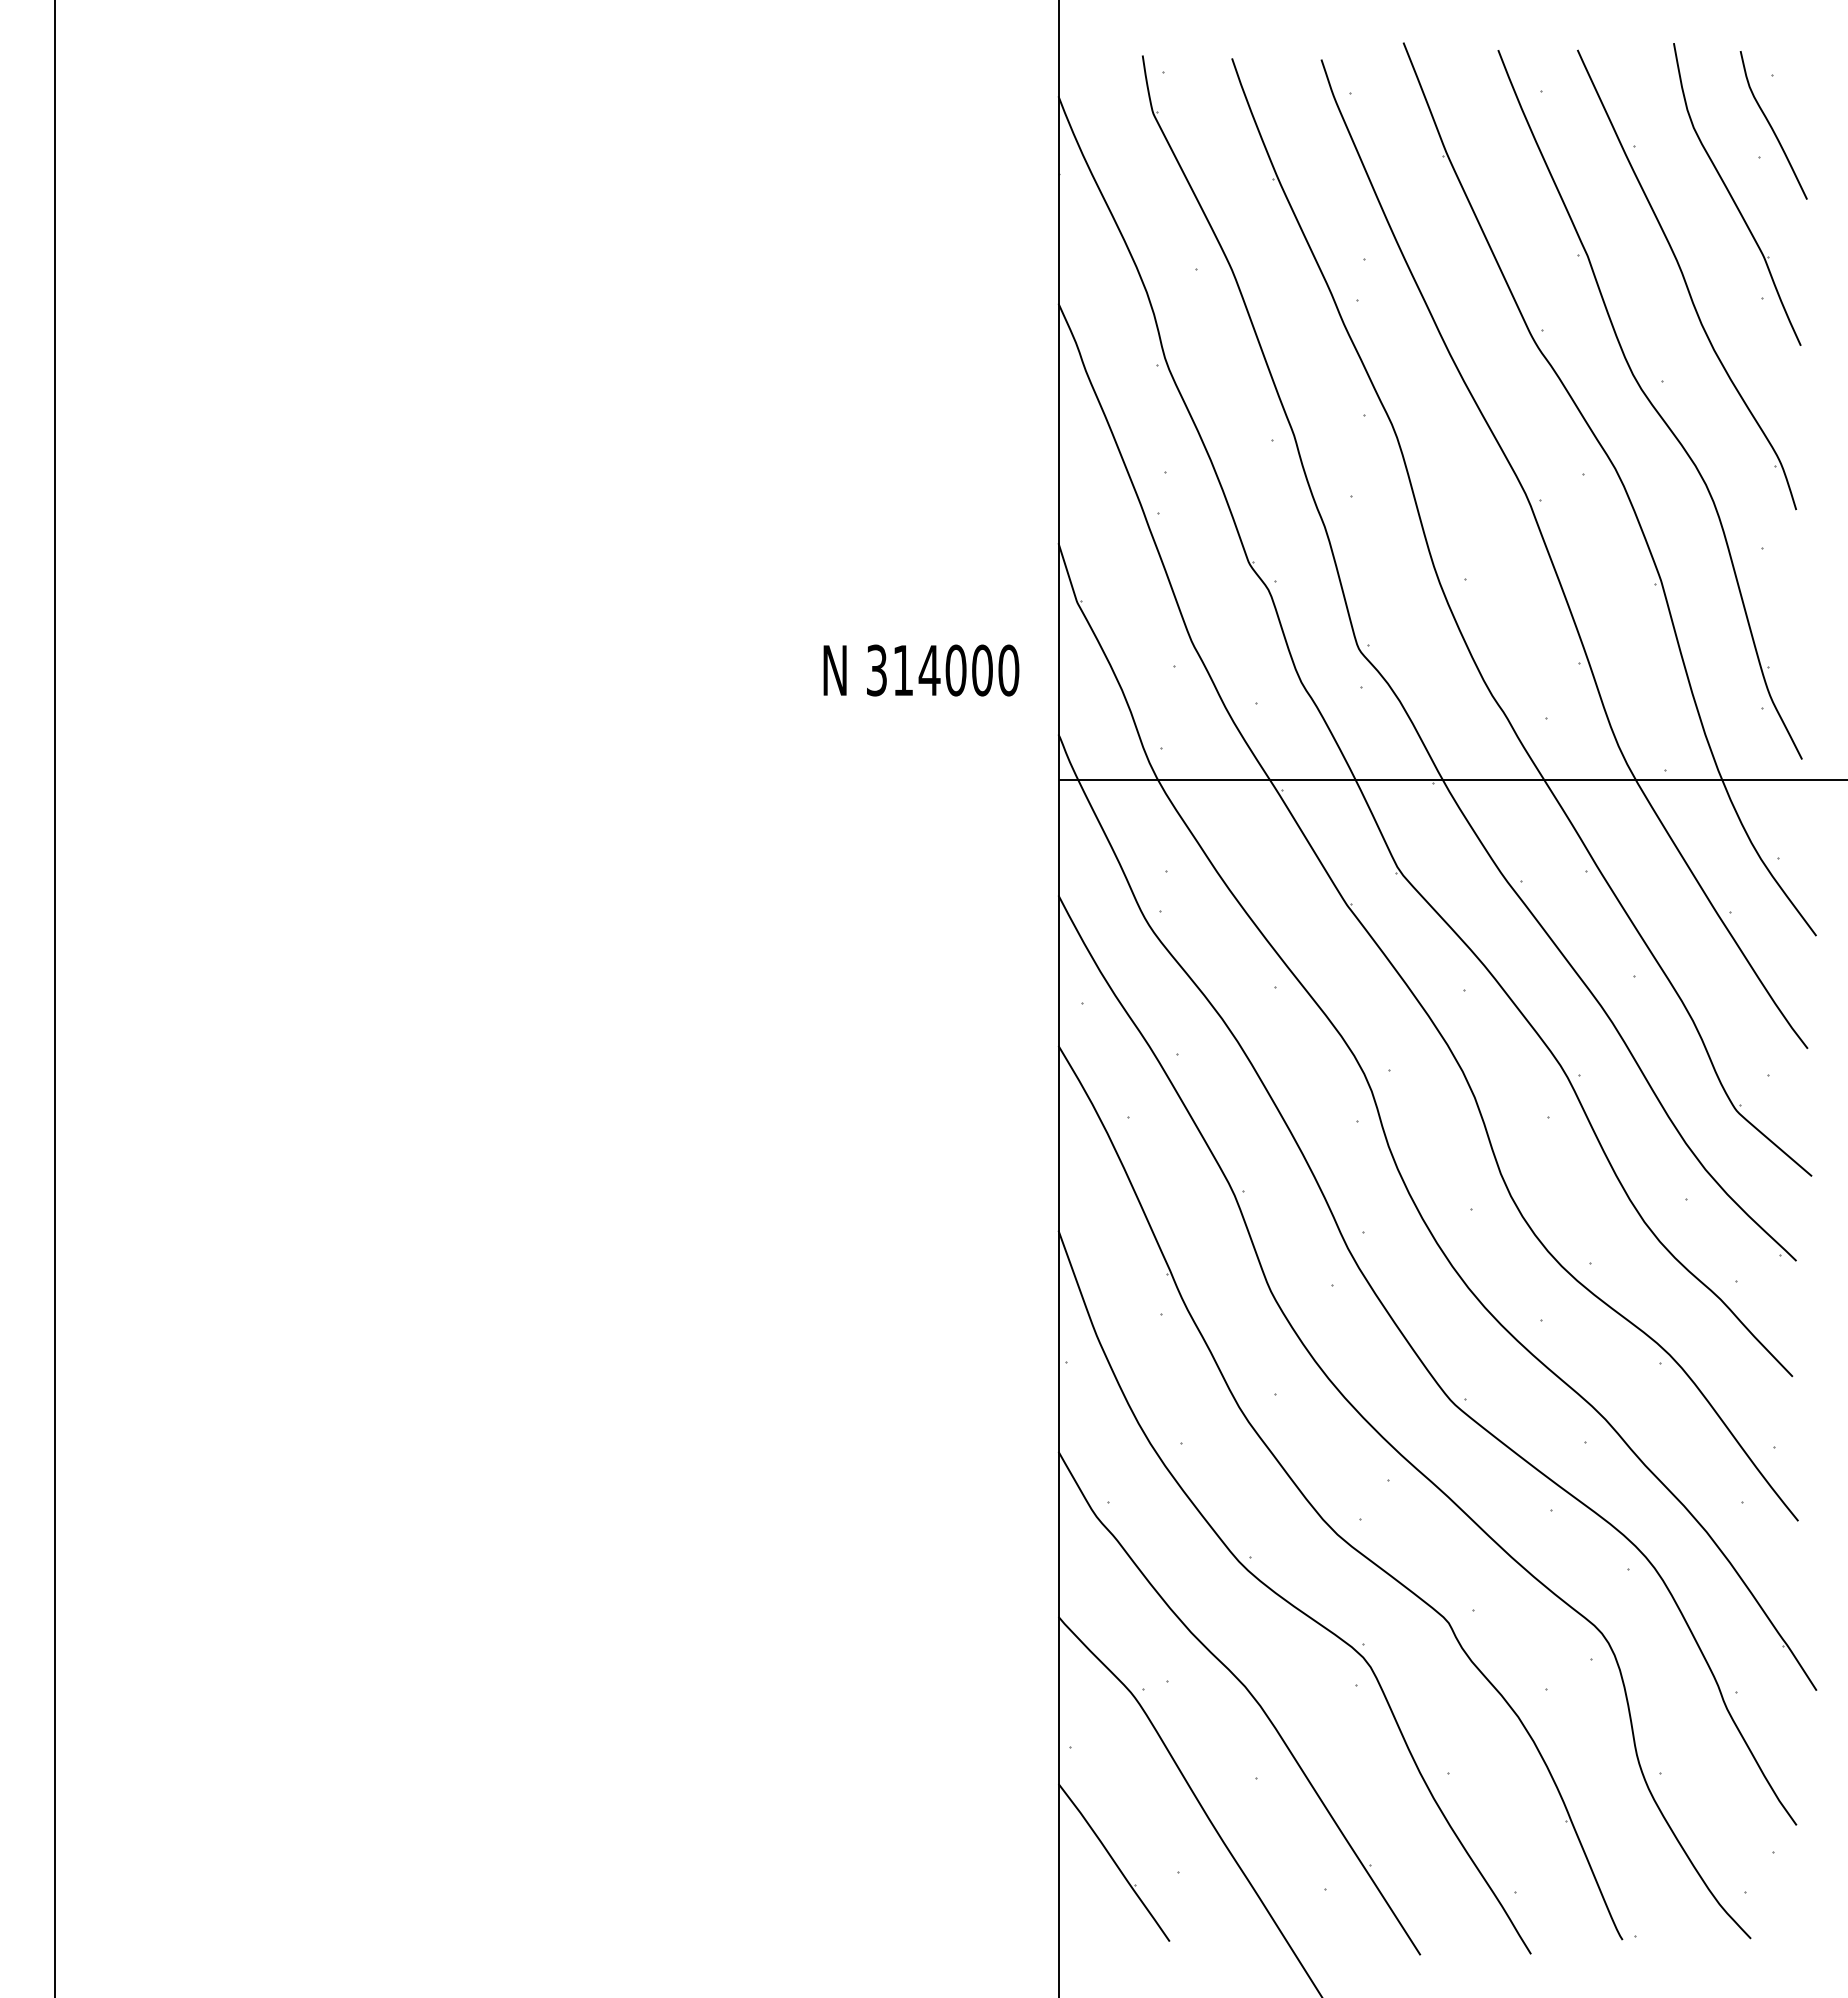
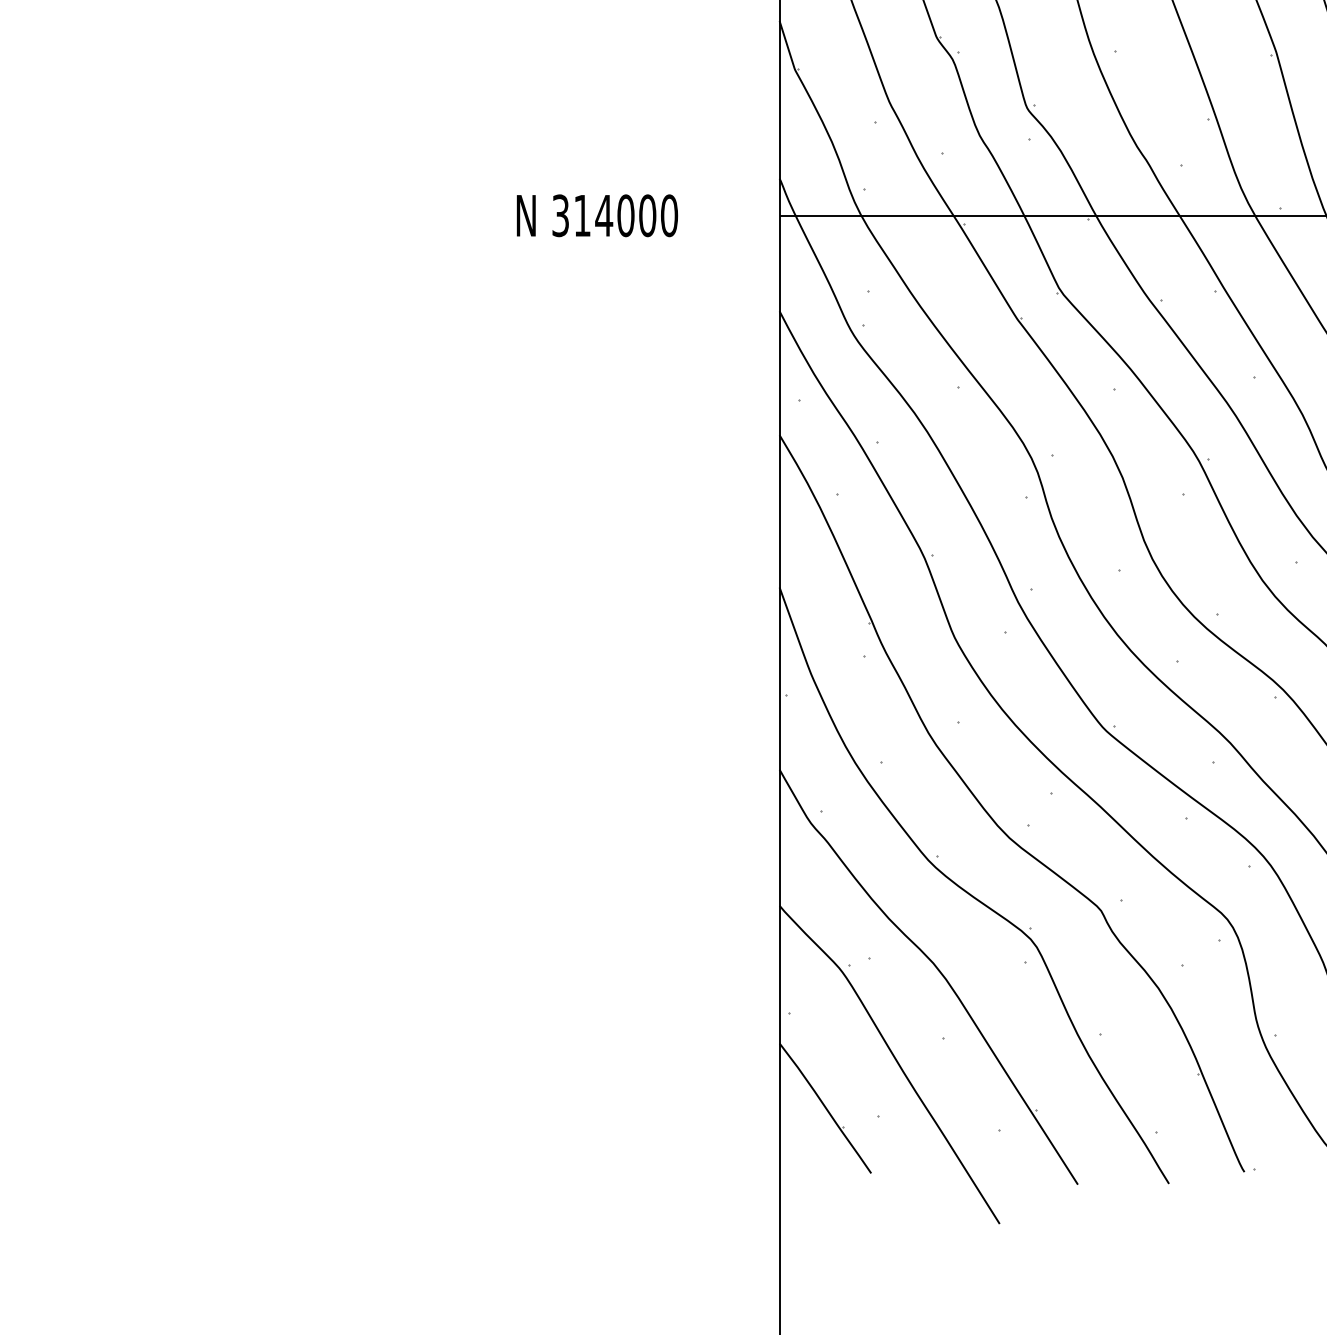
text: (921, 670) -> (597, 215), moved

